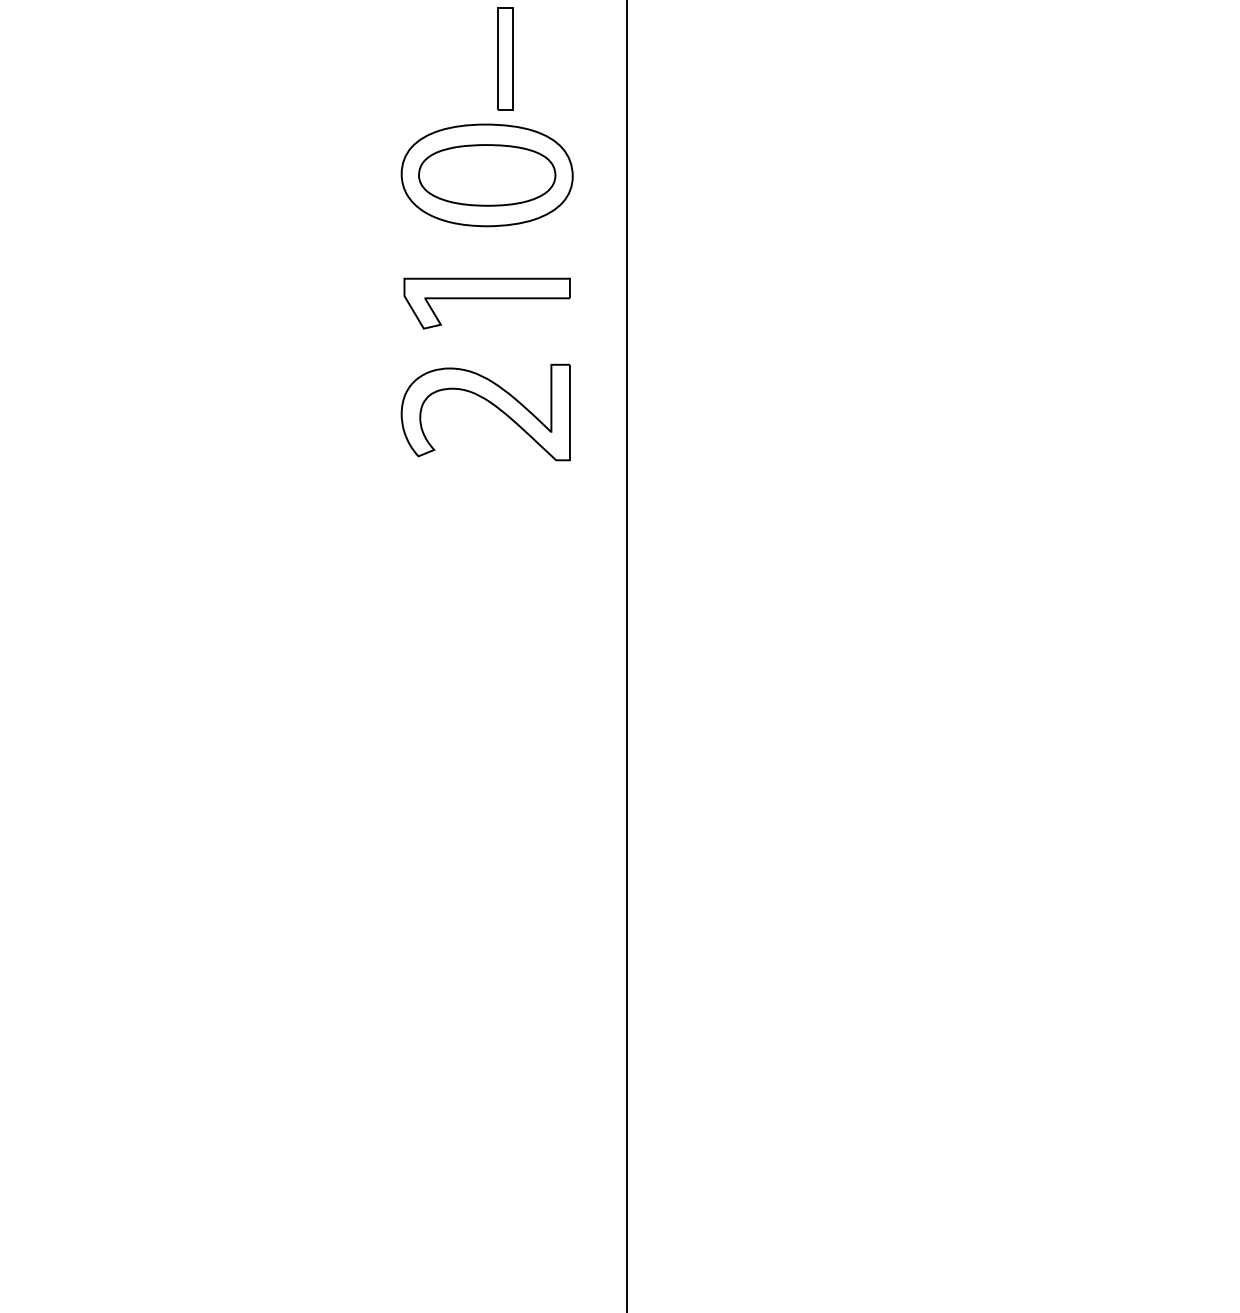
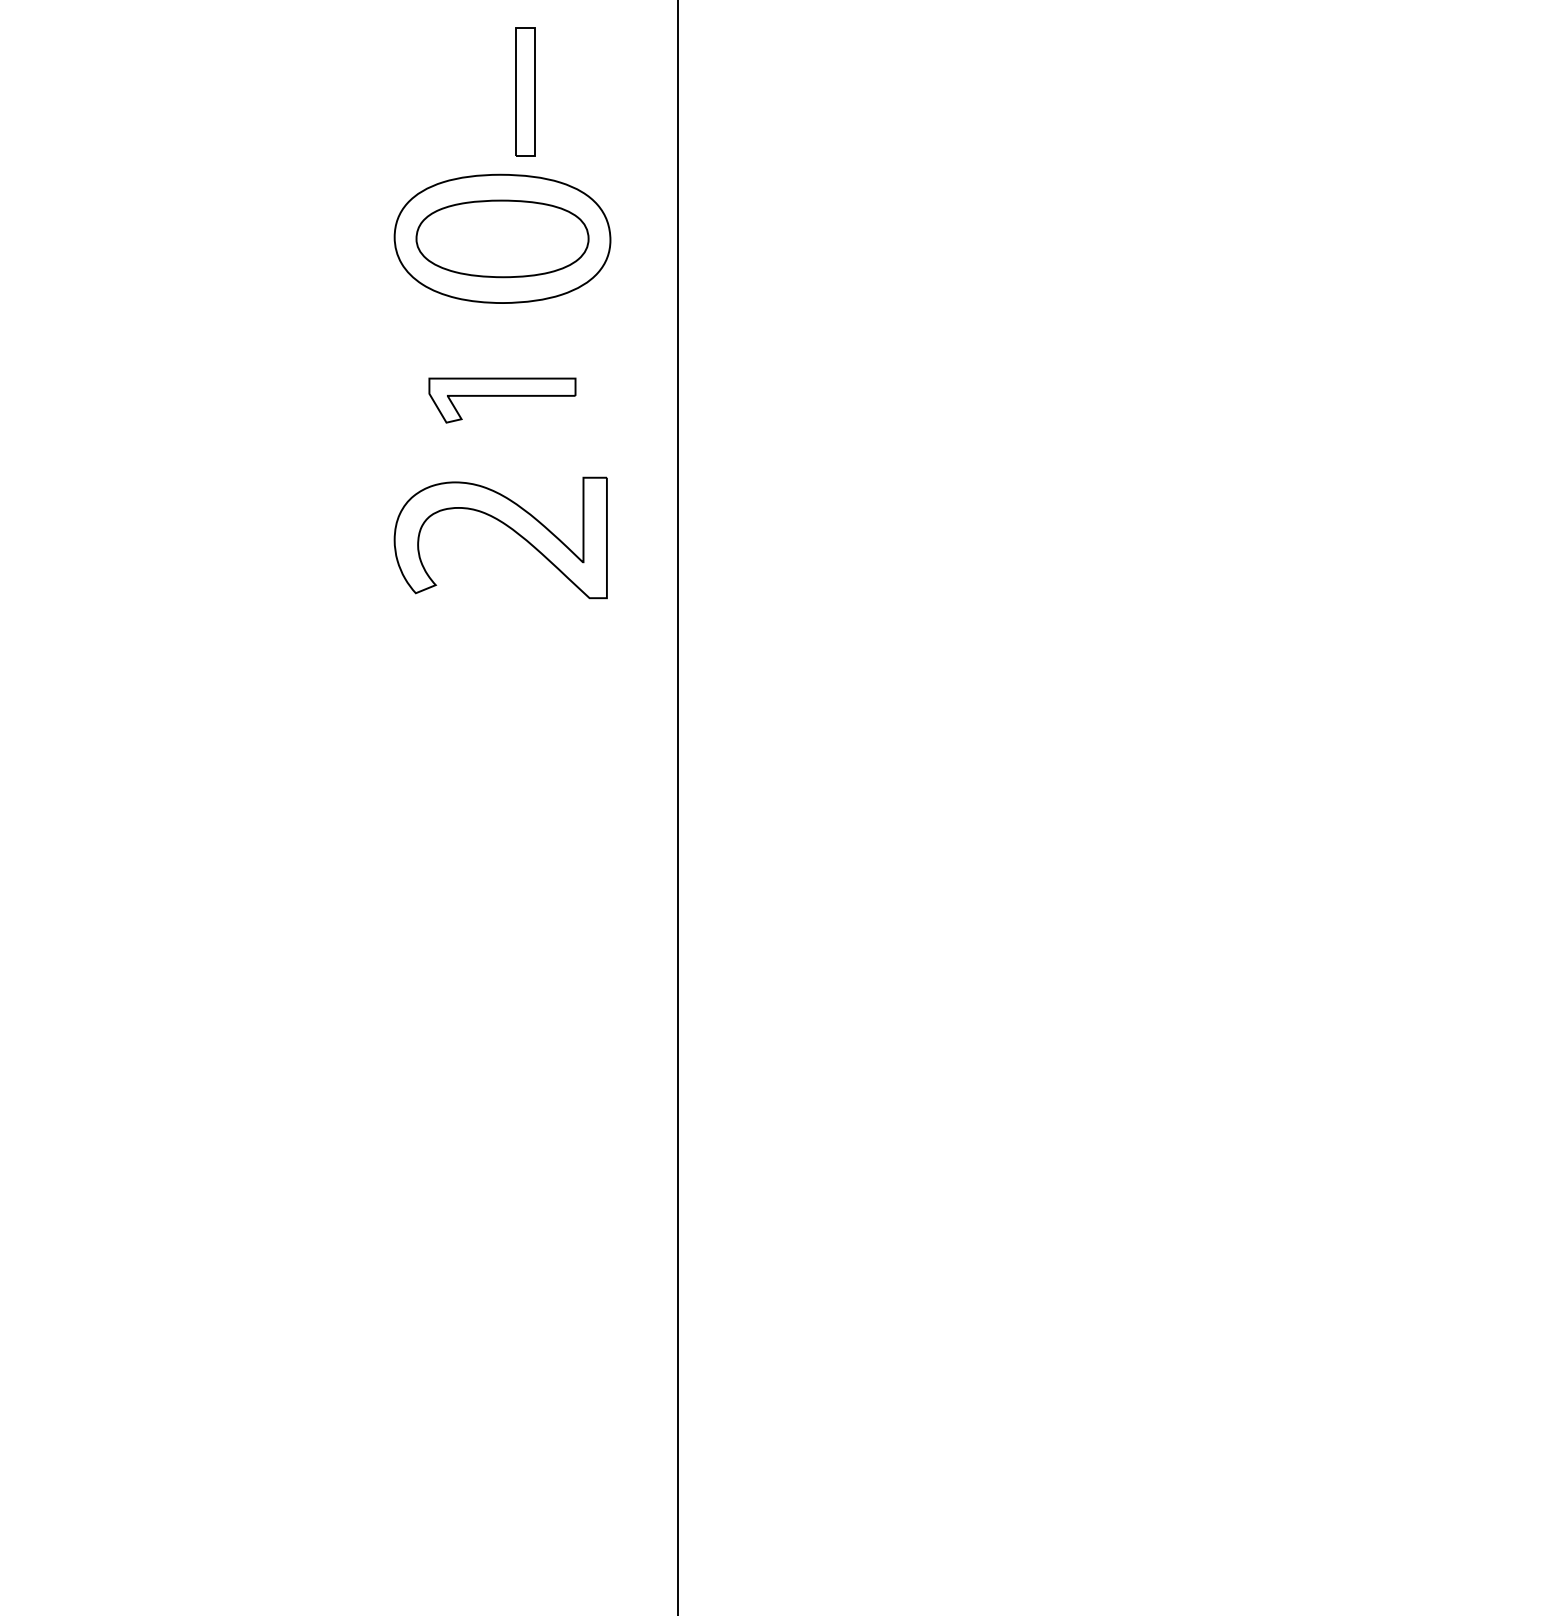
part: (486, 303) -> (501, 400), size x0.7

